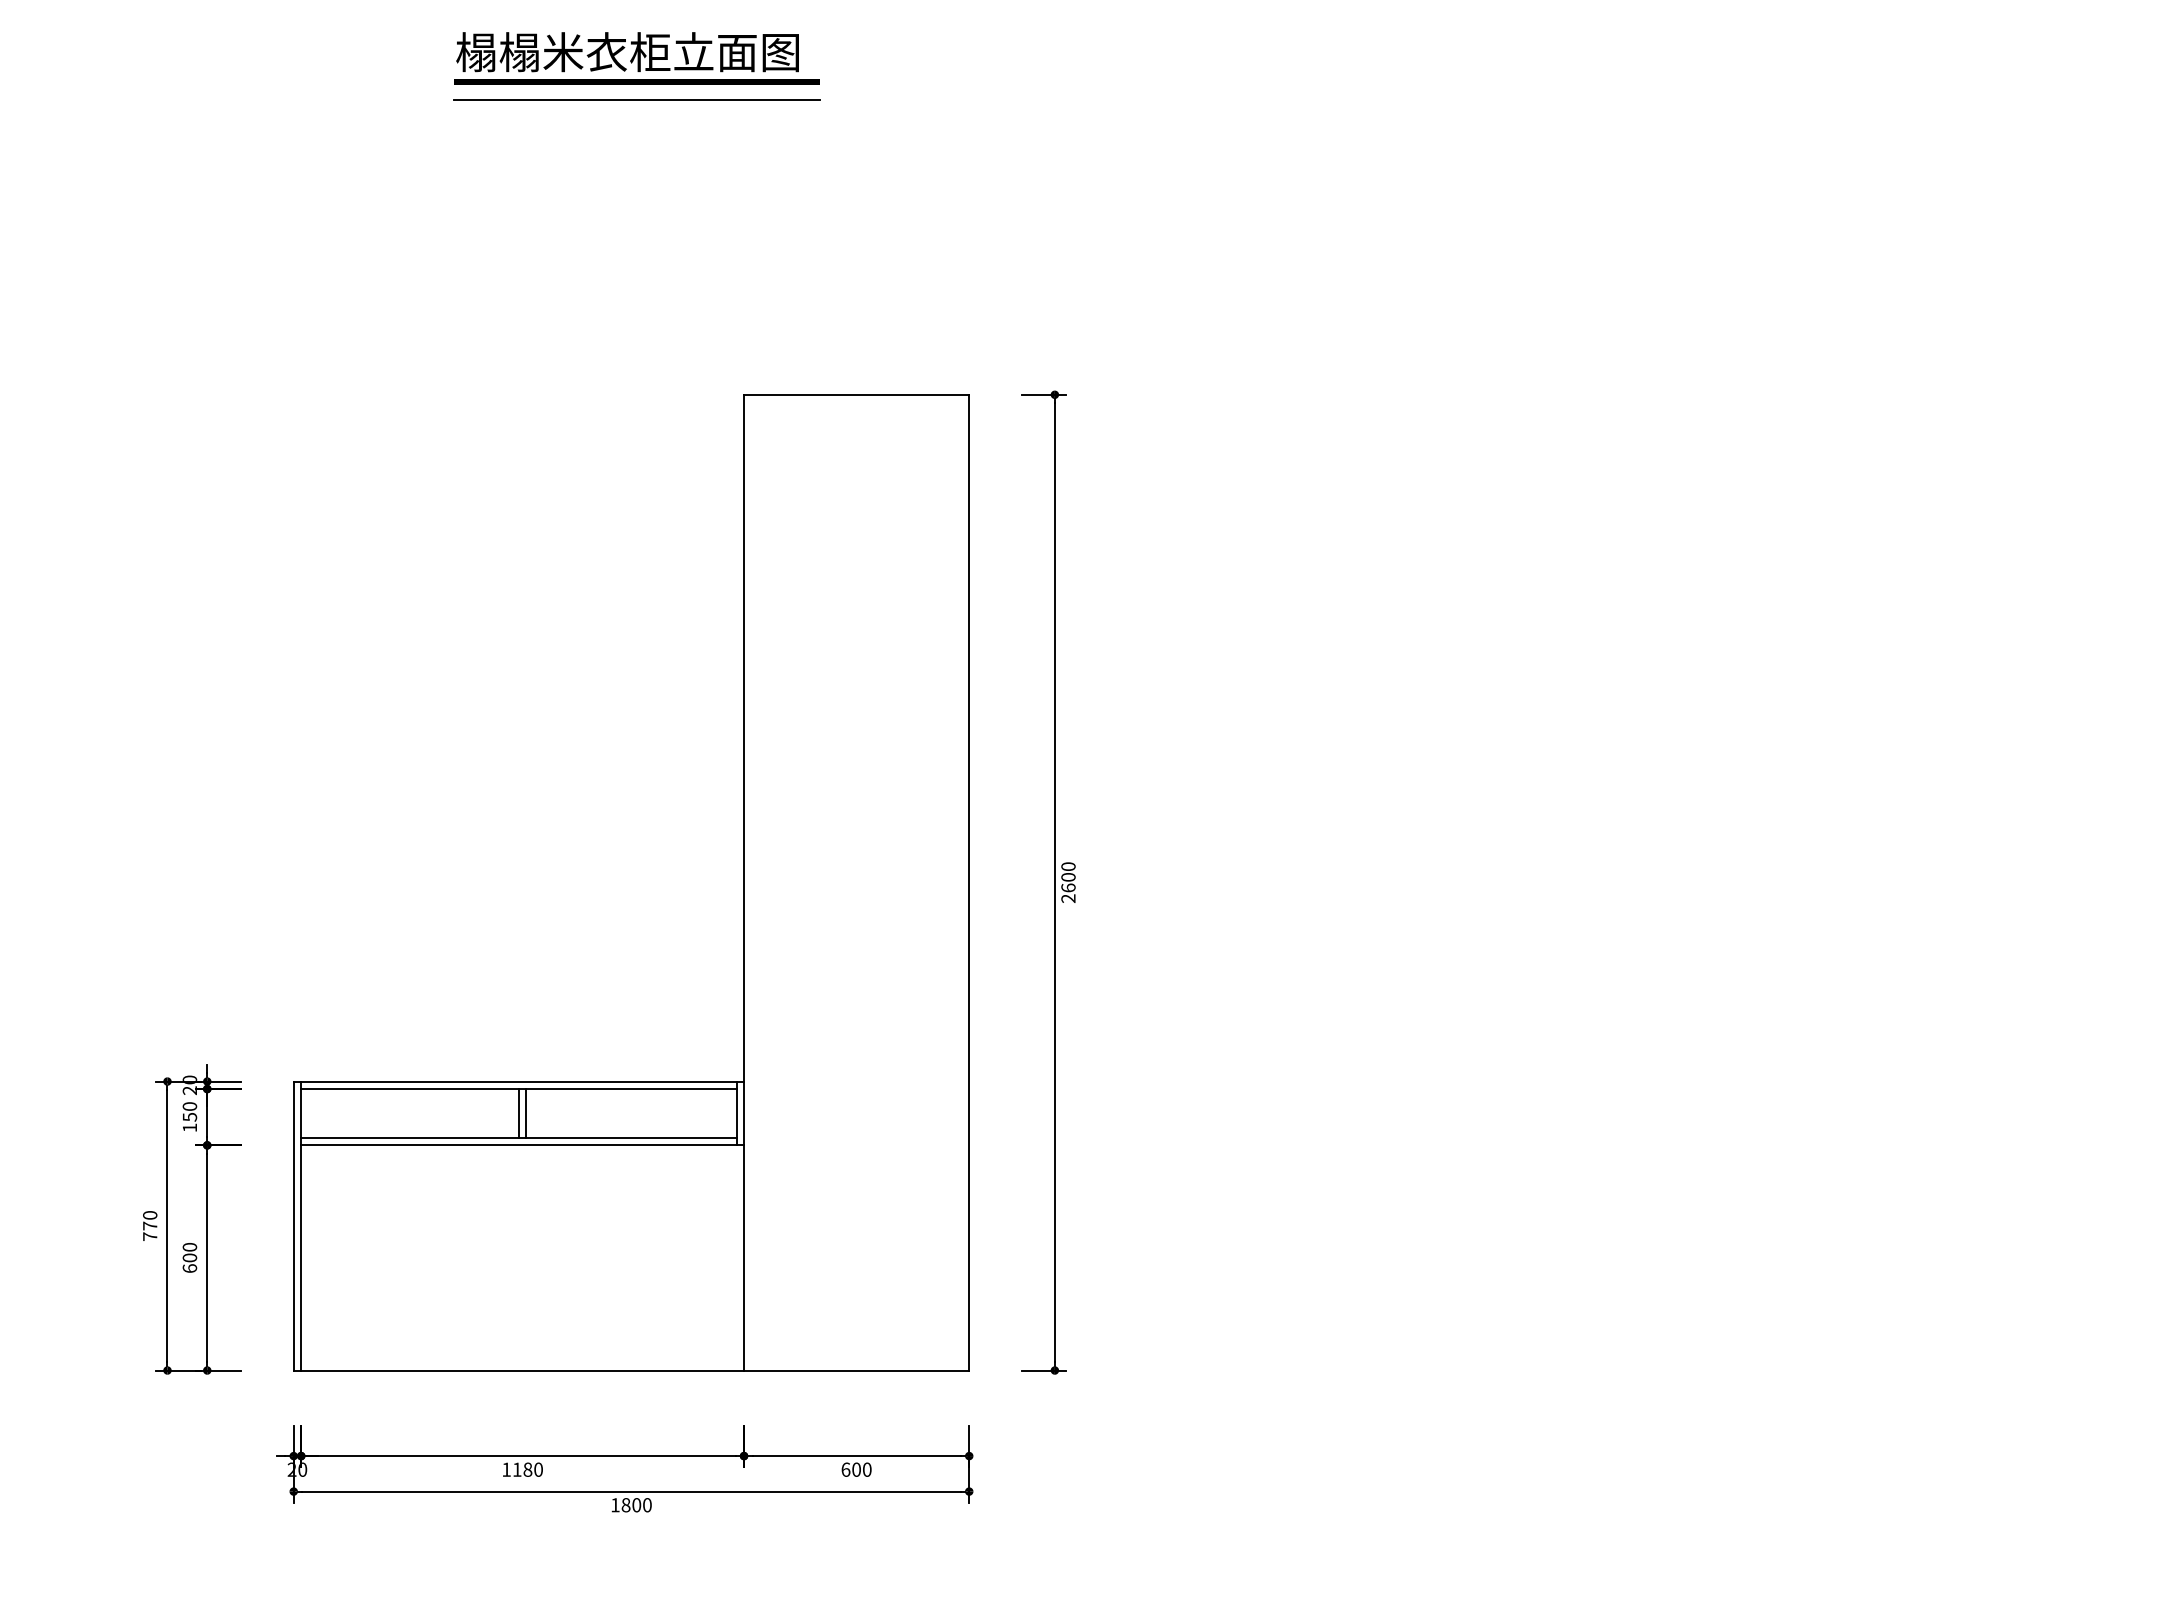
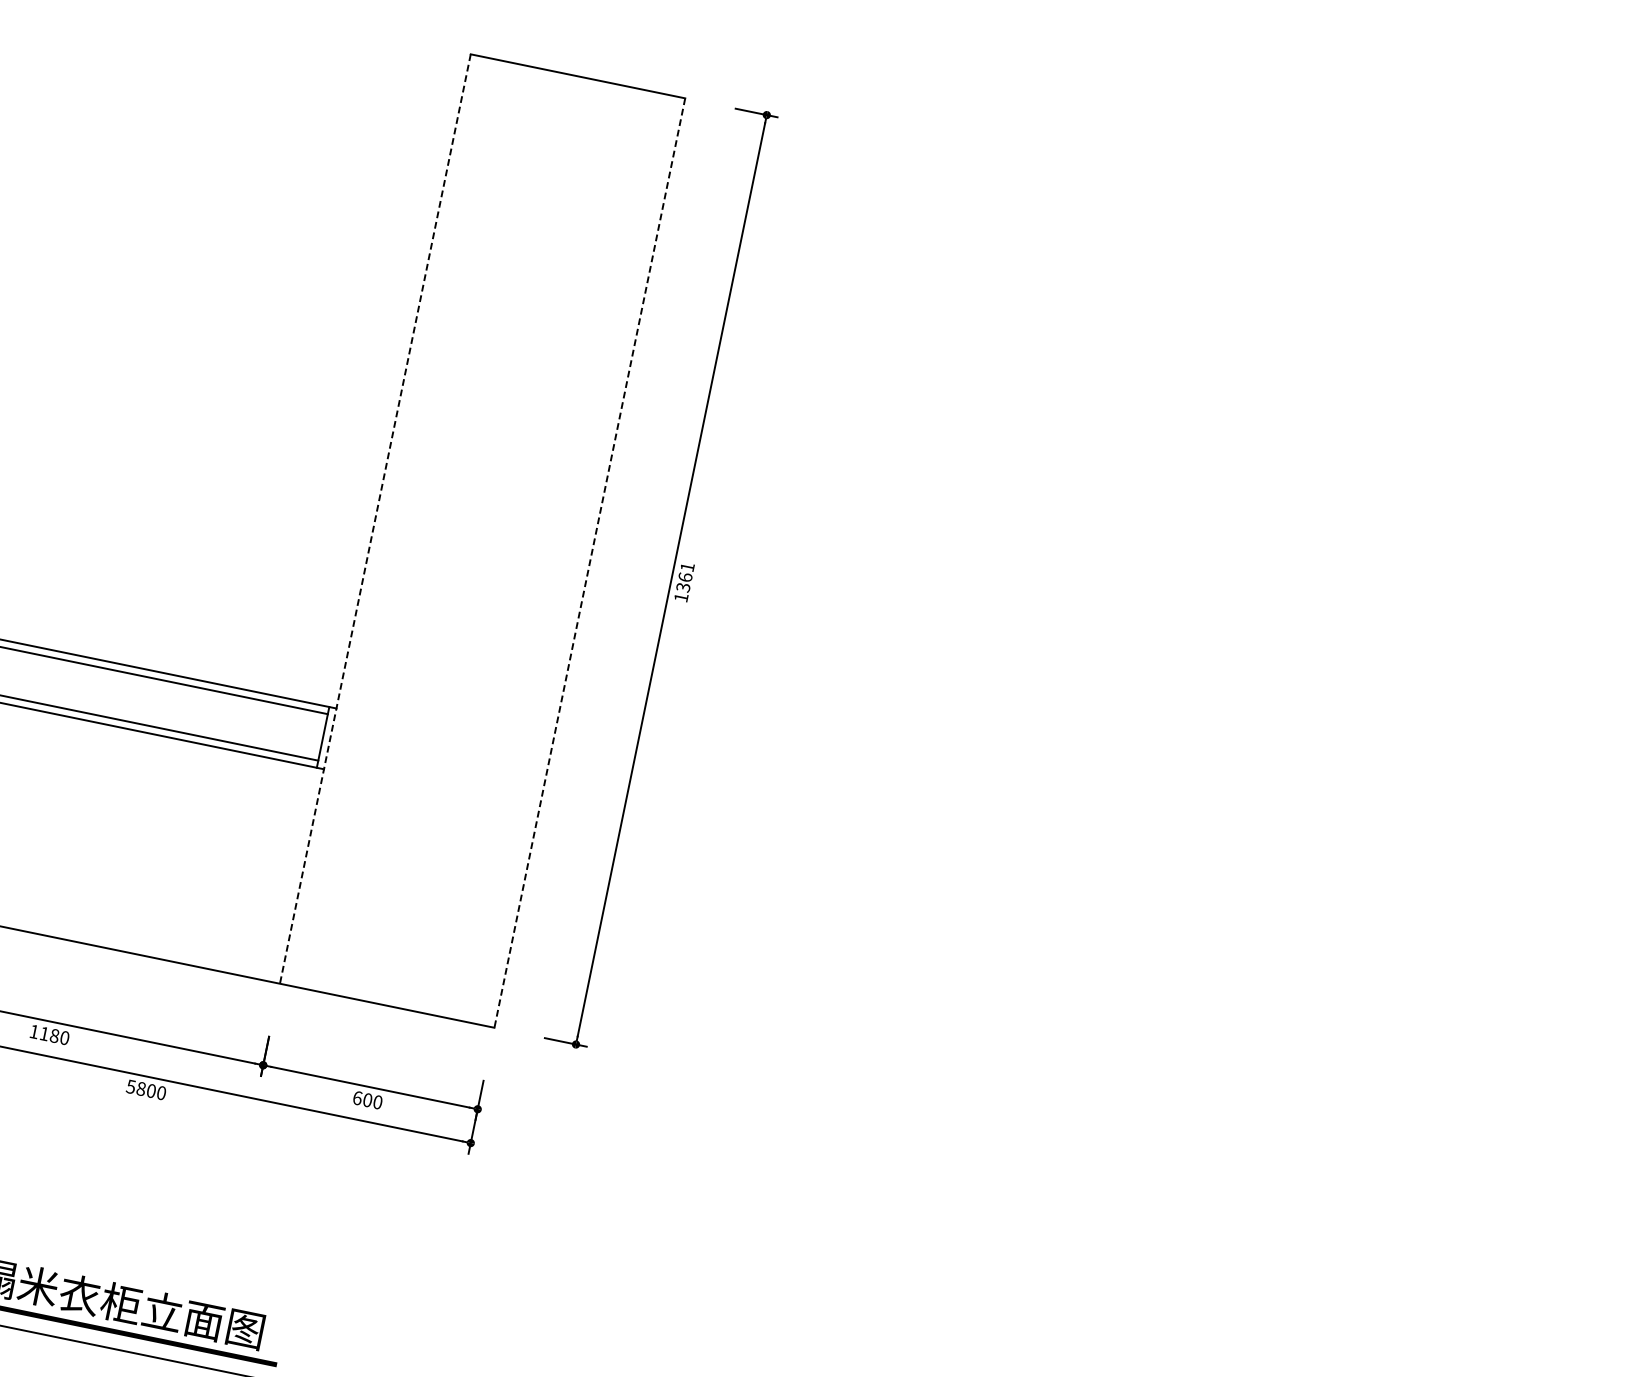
line: (744, 882) -> (375, 518), solid -> dashed
line: (969, 882) -> (590, 562), solid -> dashed
text: (1068, 882) -> (684, 582), 2600 -> 1361
line: (518, 1113) -> (115, 694), removed
line: (526, 1113) -> (122, 696), removed
text: (614, 1505) -> (130, 1086), 1800 -> 5800

